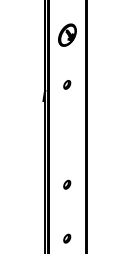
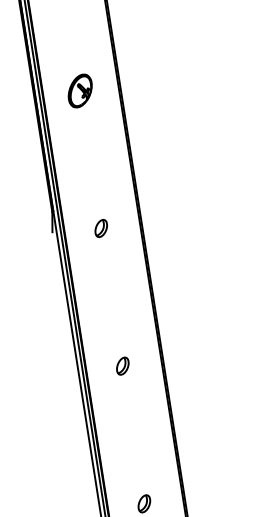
part: (67, 34) -> (80, 89), size x0.71
part: (67, 84) -> (101, 227), moved
part: (67, 184) -> (123, 365), moved

